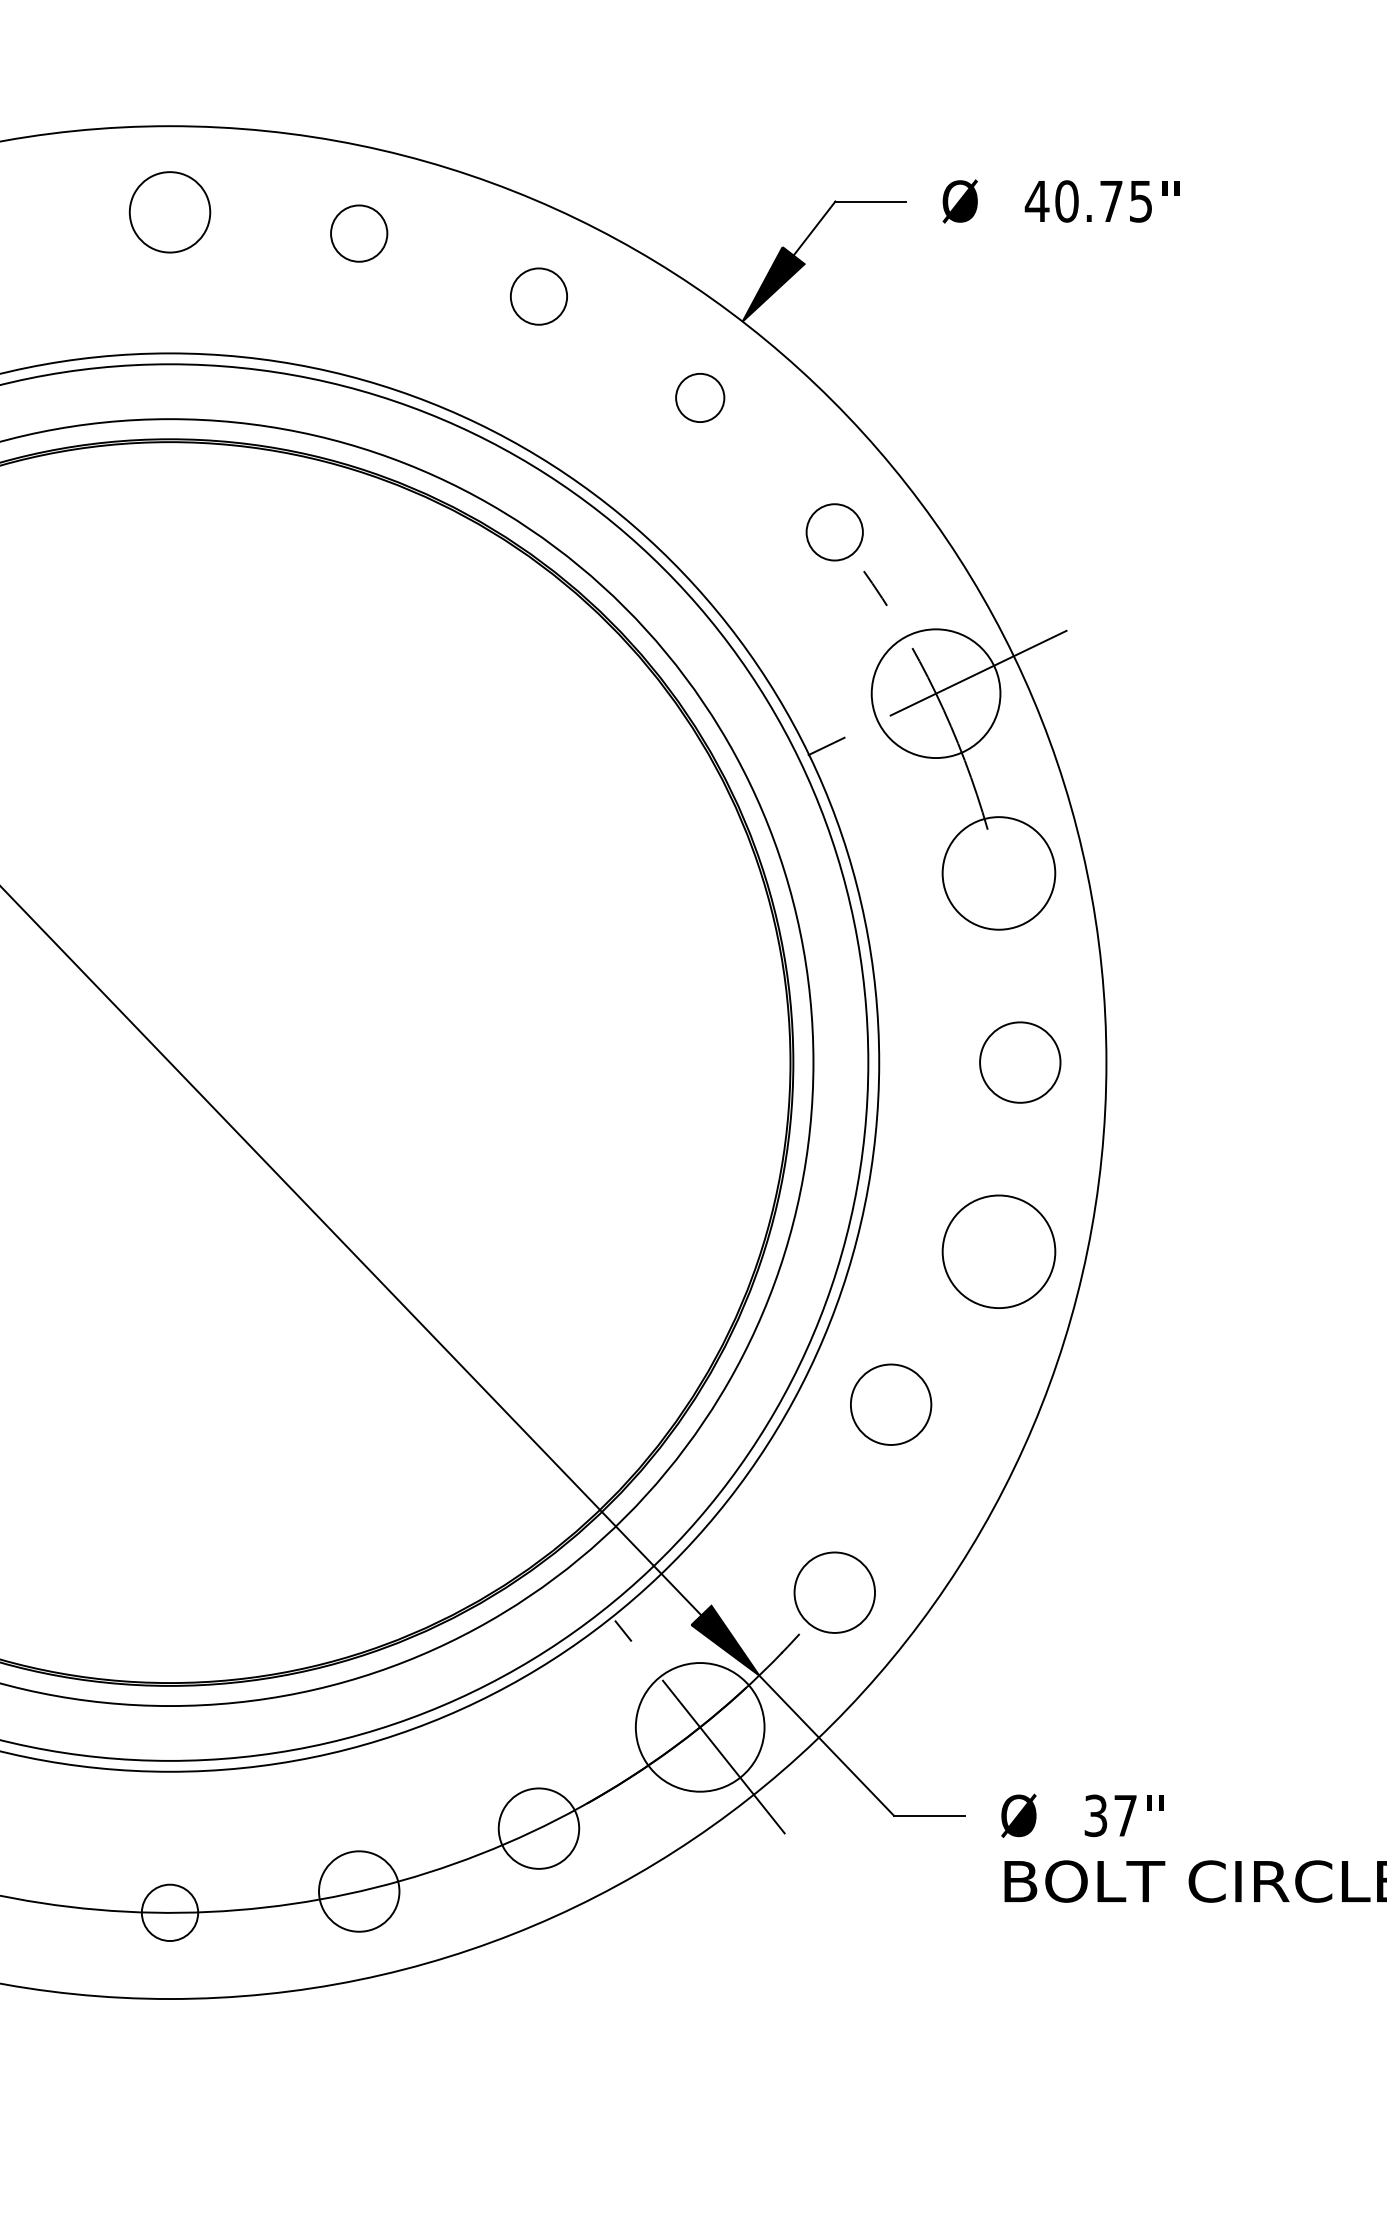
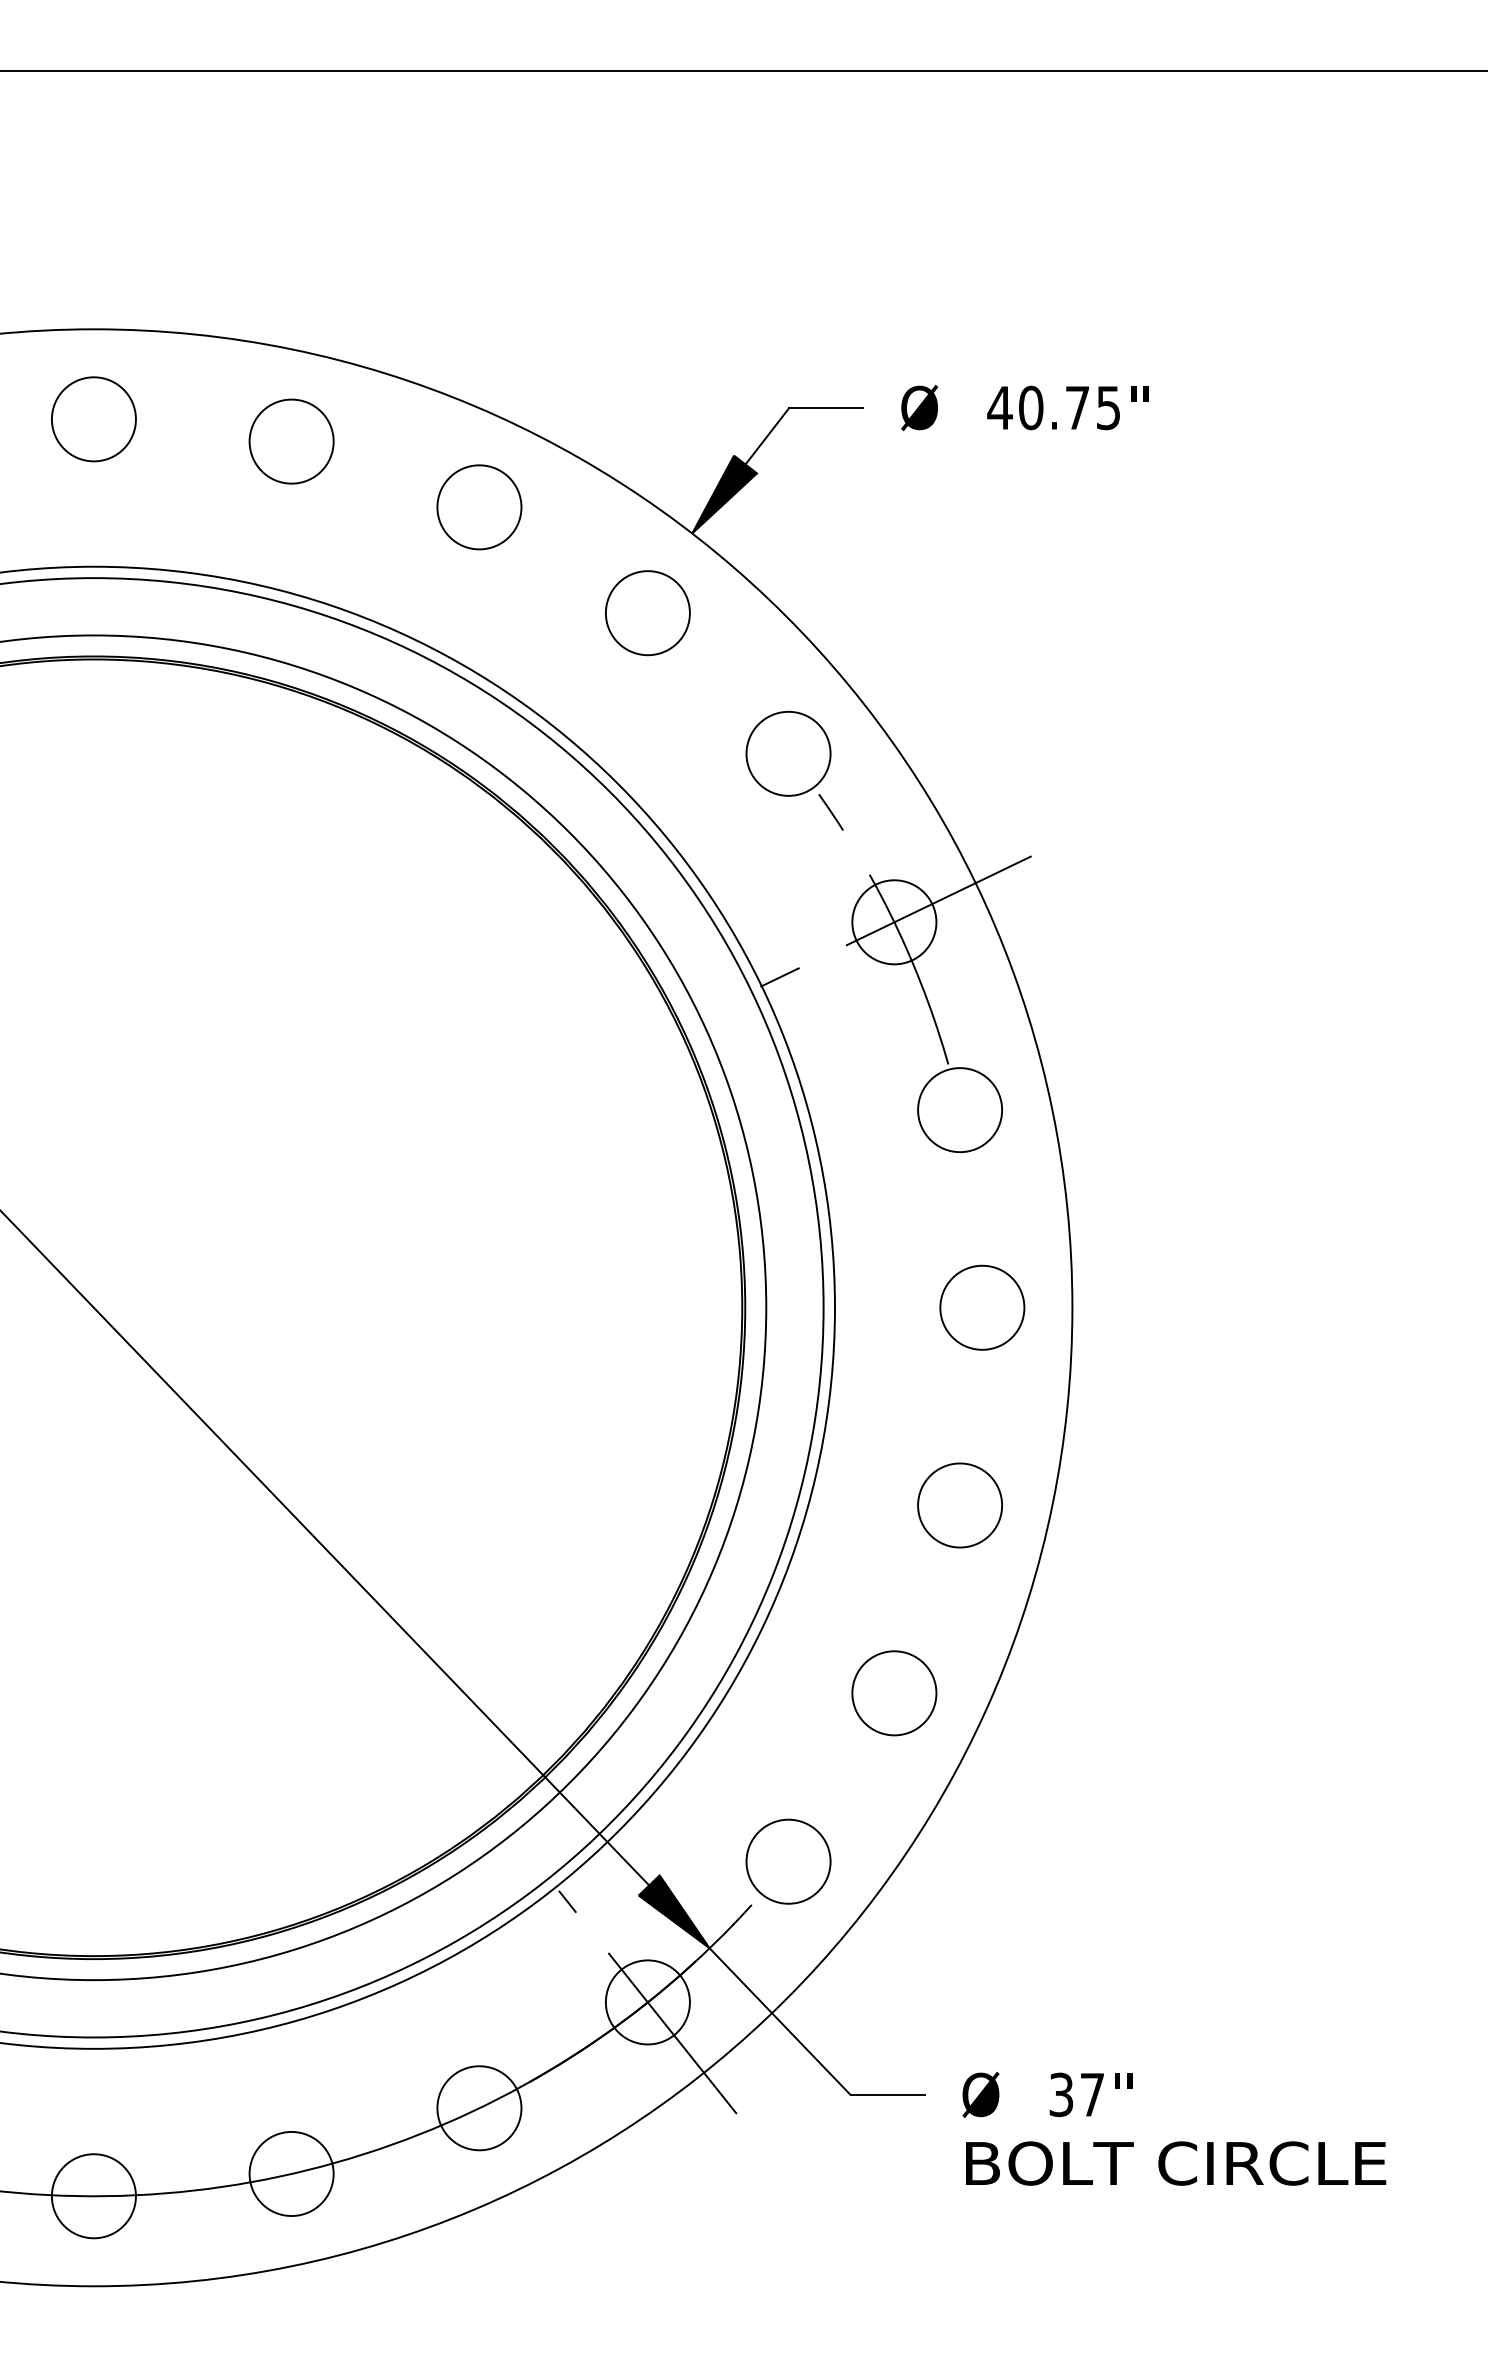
circle: (359, 233) -> (291, 441), size x1.43
circle: (539, 296) -> (479, 507), size x1.43
circle: (699, 398) -> (647, 613), size x1.67
circle: (834, 532) -> (788, 753), size x1.43
circle: (936, 693) -> (894, 922), size x0.62
circle: (999, 873) -> (960, 1110), size x0.71
circle: (998, 1251) -> (959, 1505), size x0.71
circle: (891, 1404) -> (894, 1693), moved
circle: (699, 1727) -> (647, 2002), size x0.62
circle: (169, 1913) -> (93, 2196), size x1.43

